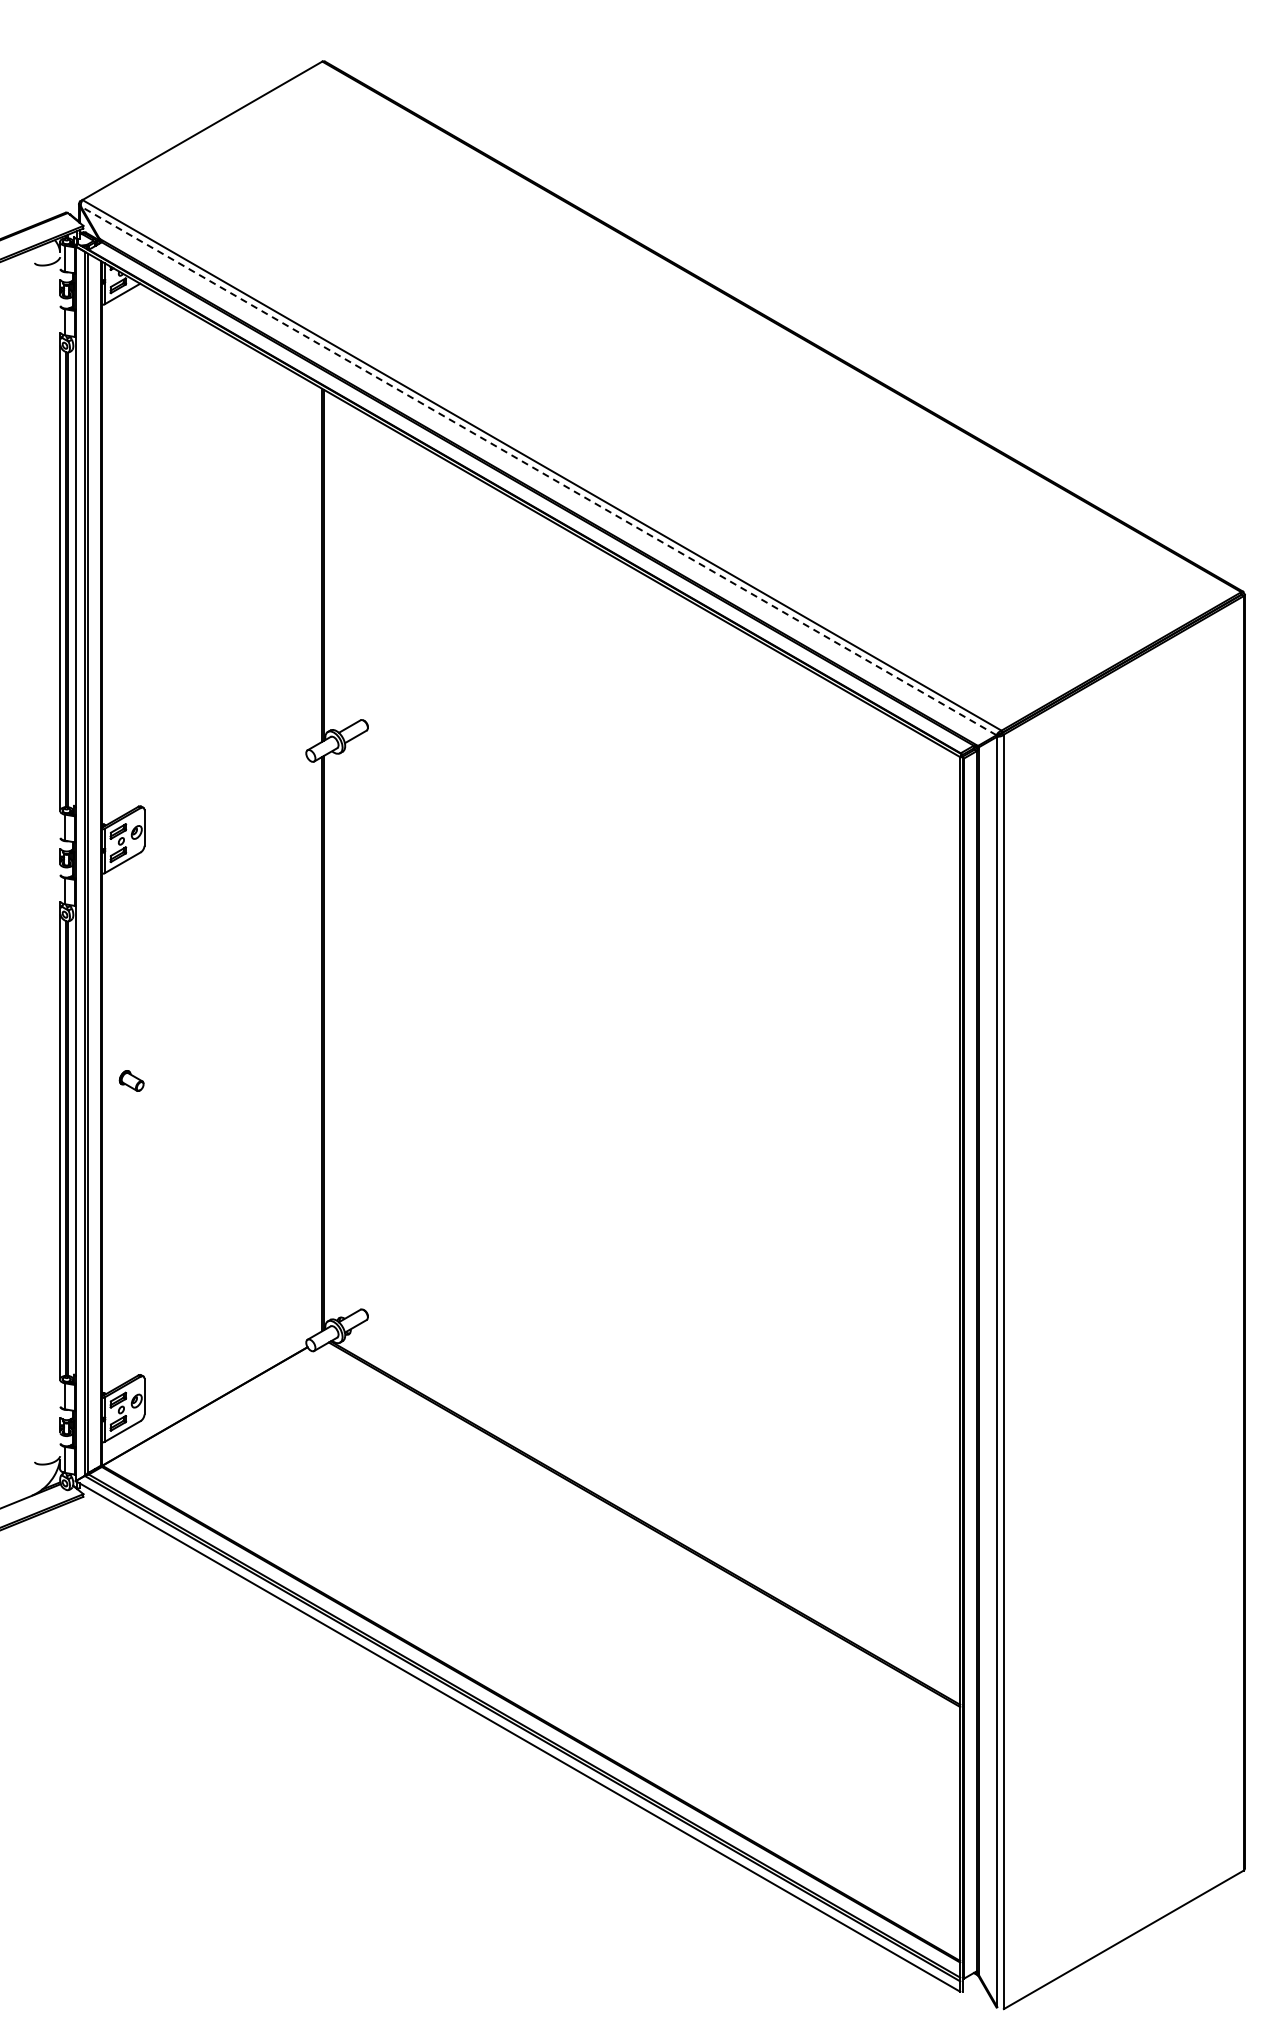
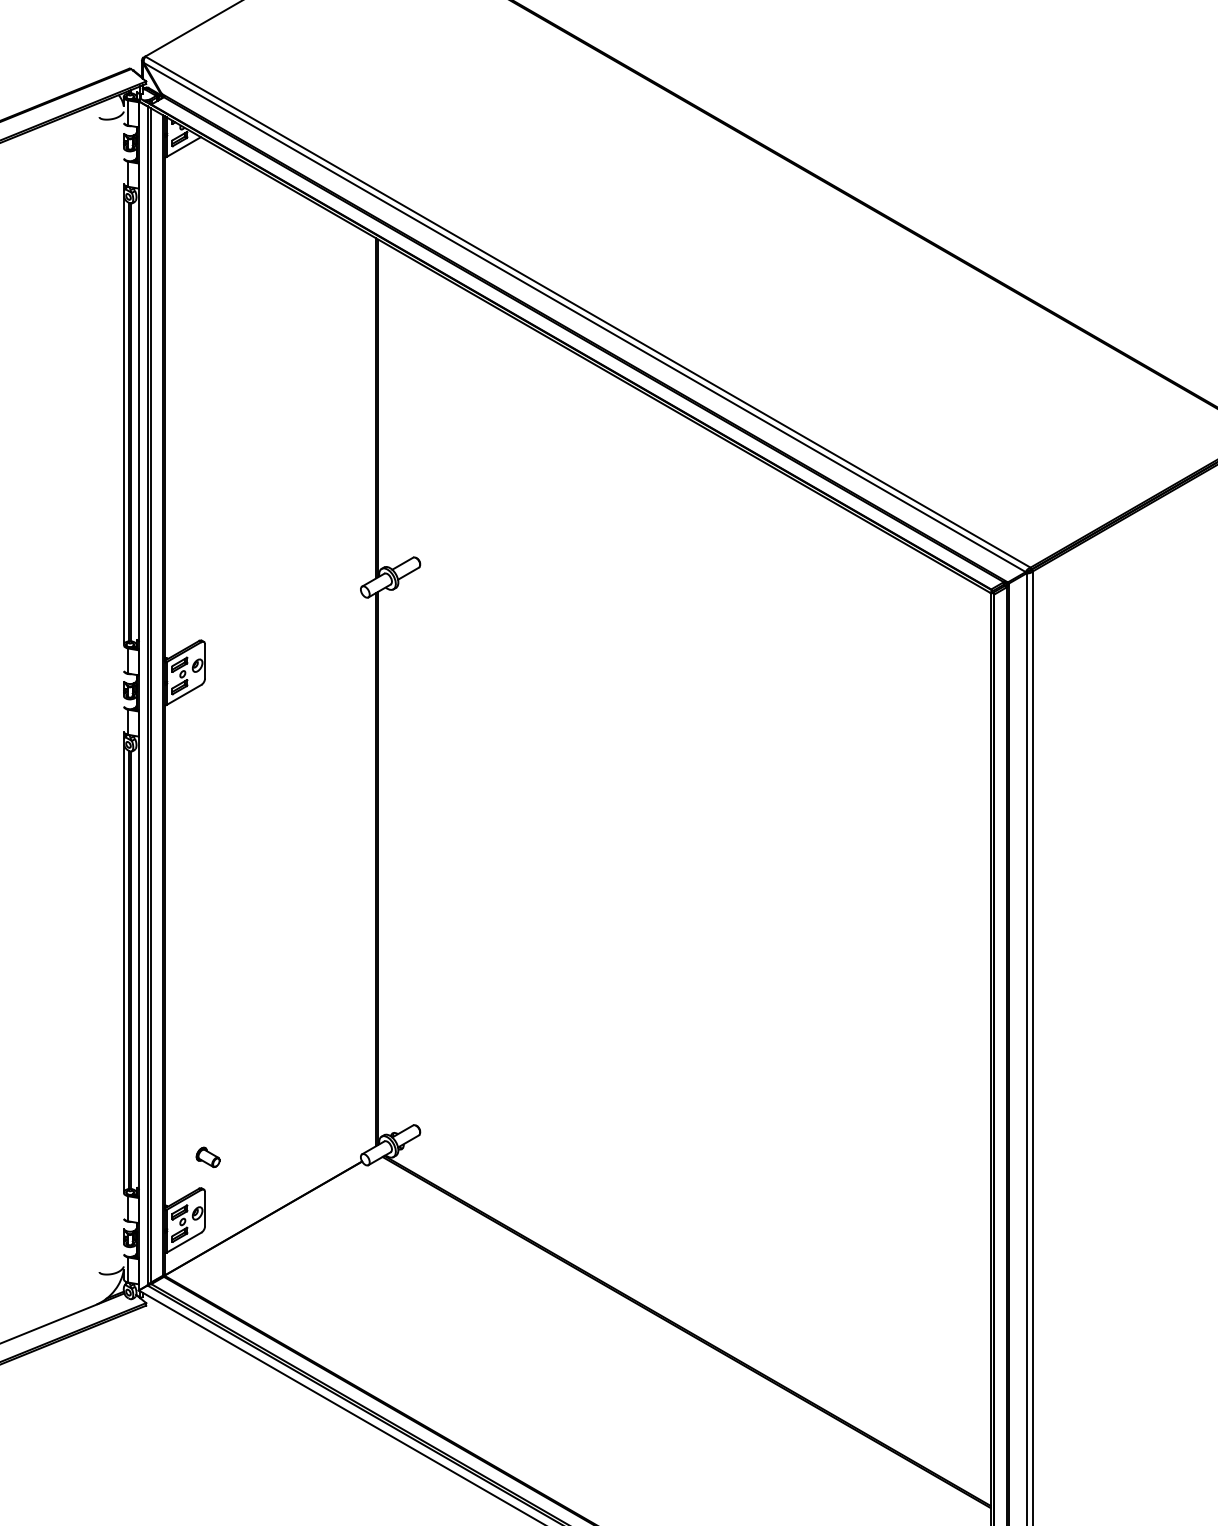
line: (538, 470) -> (584, 317), dashed -> solid
part: (131, 1080) -> (207, 1156), moved

